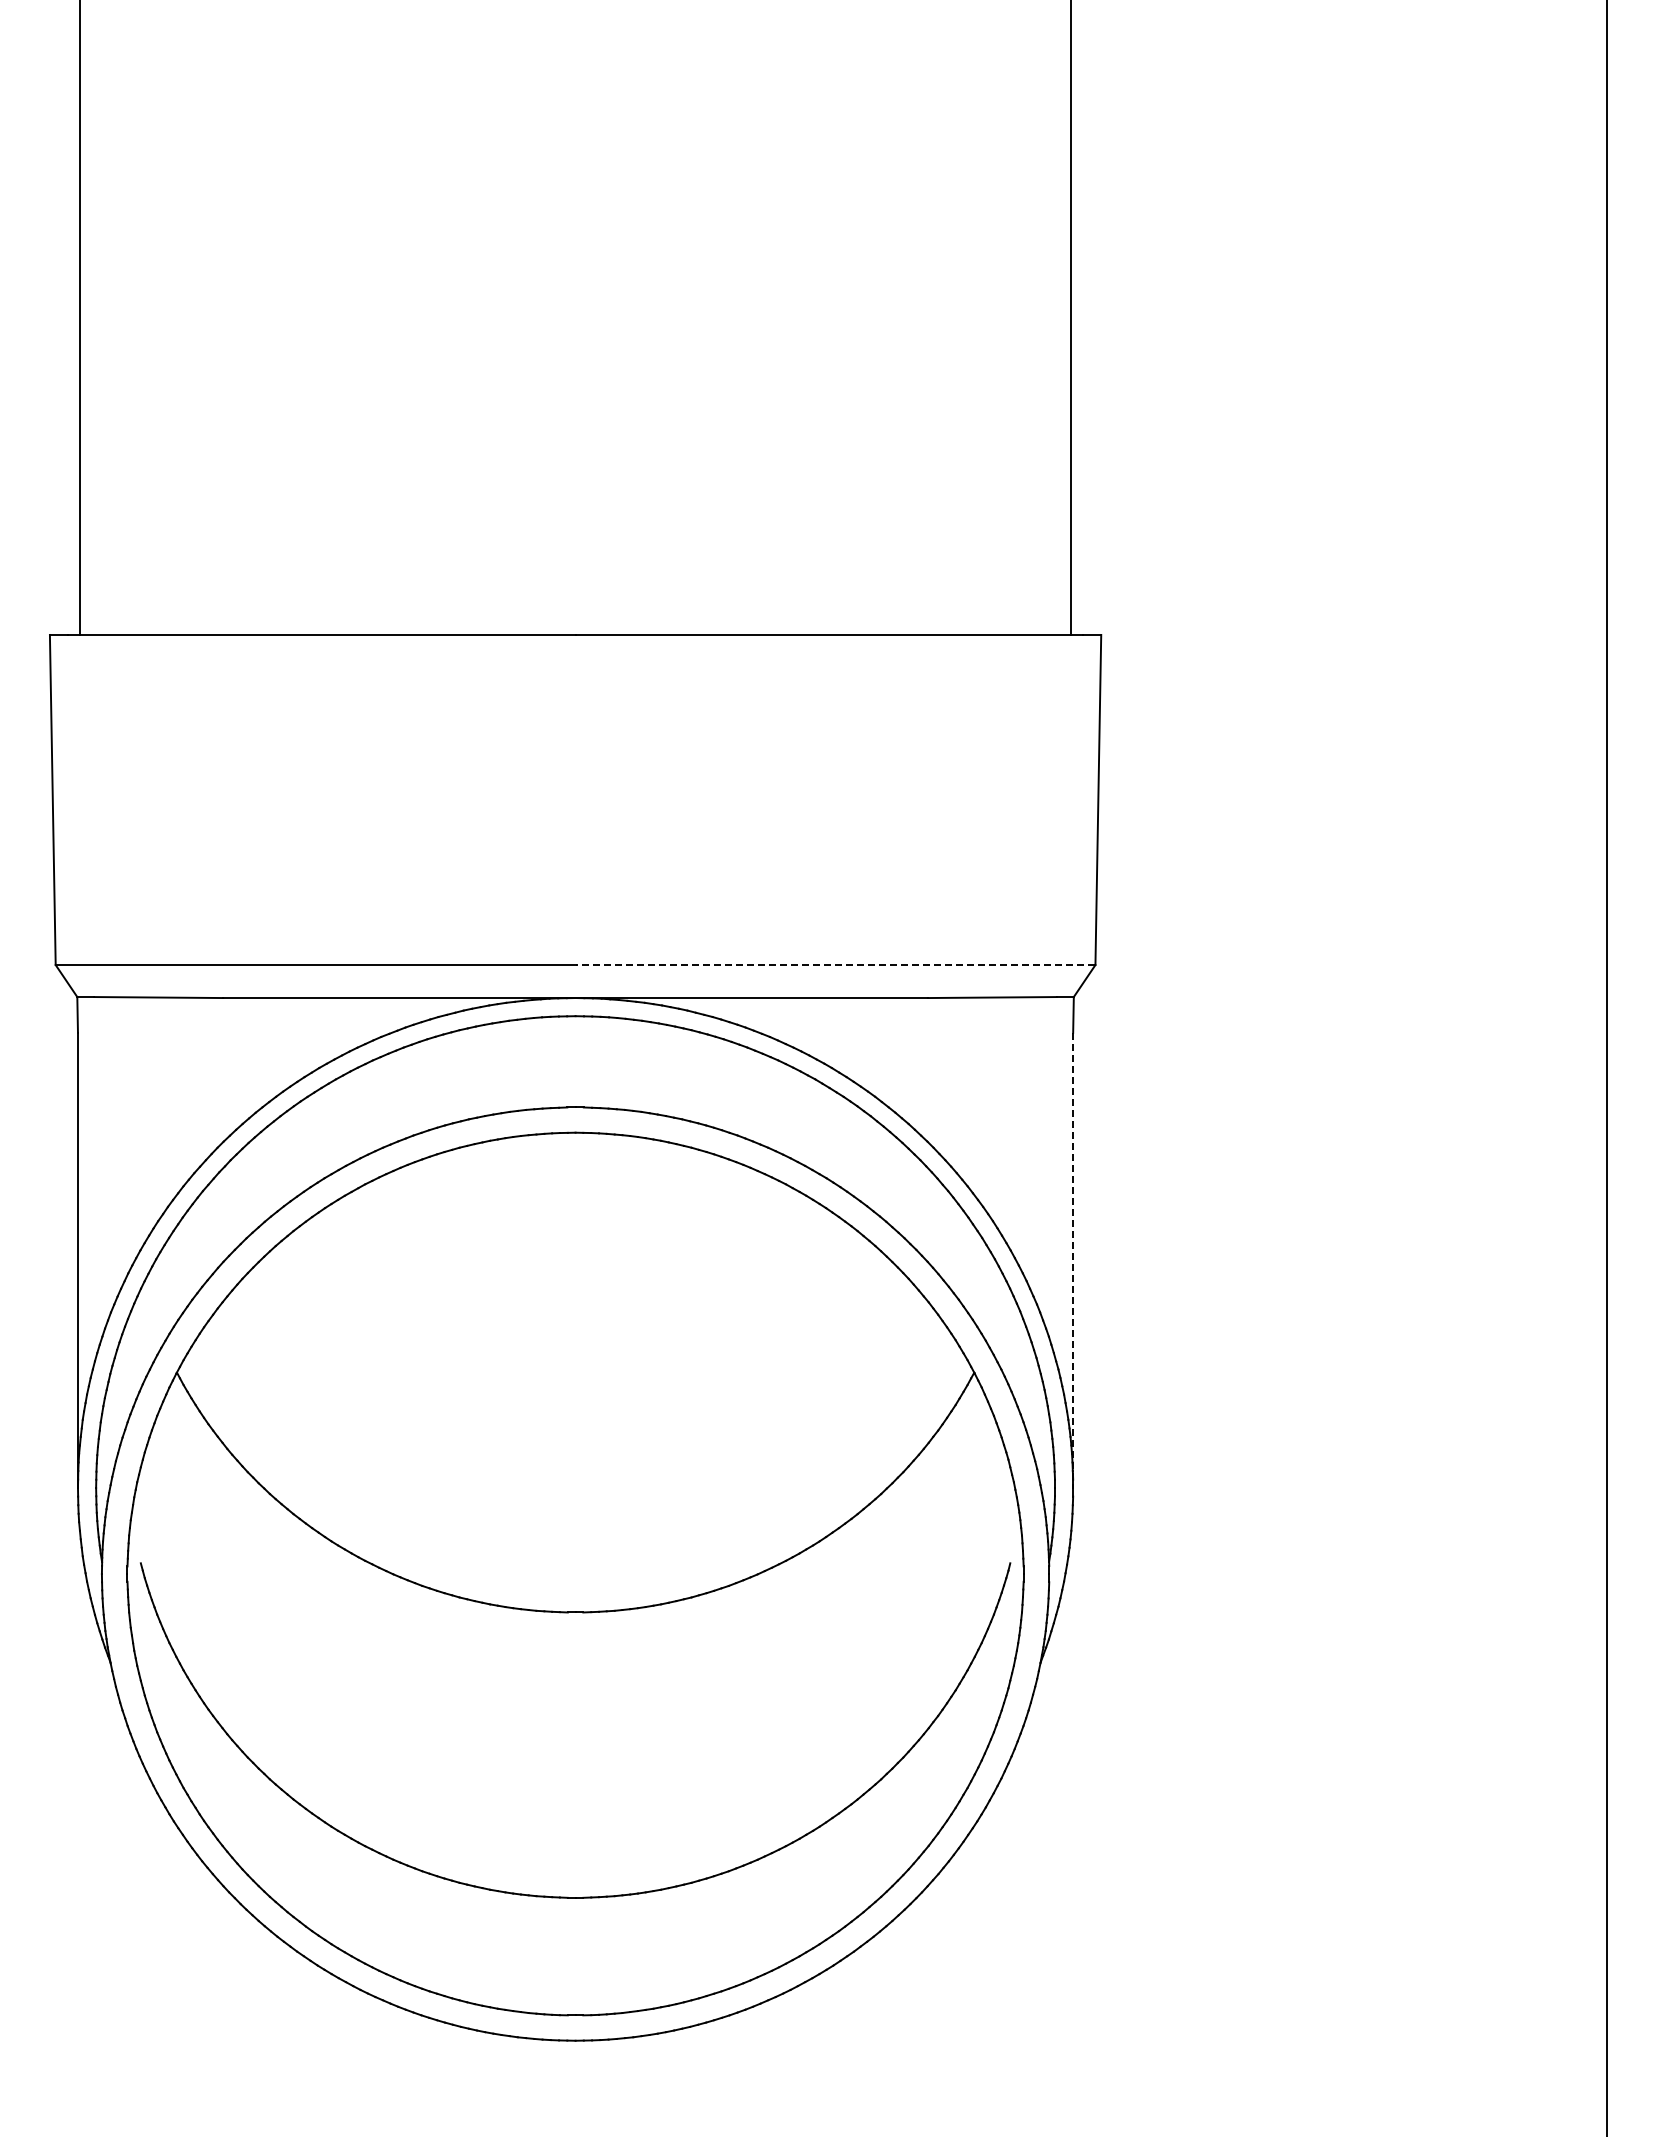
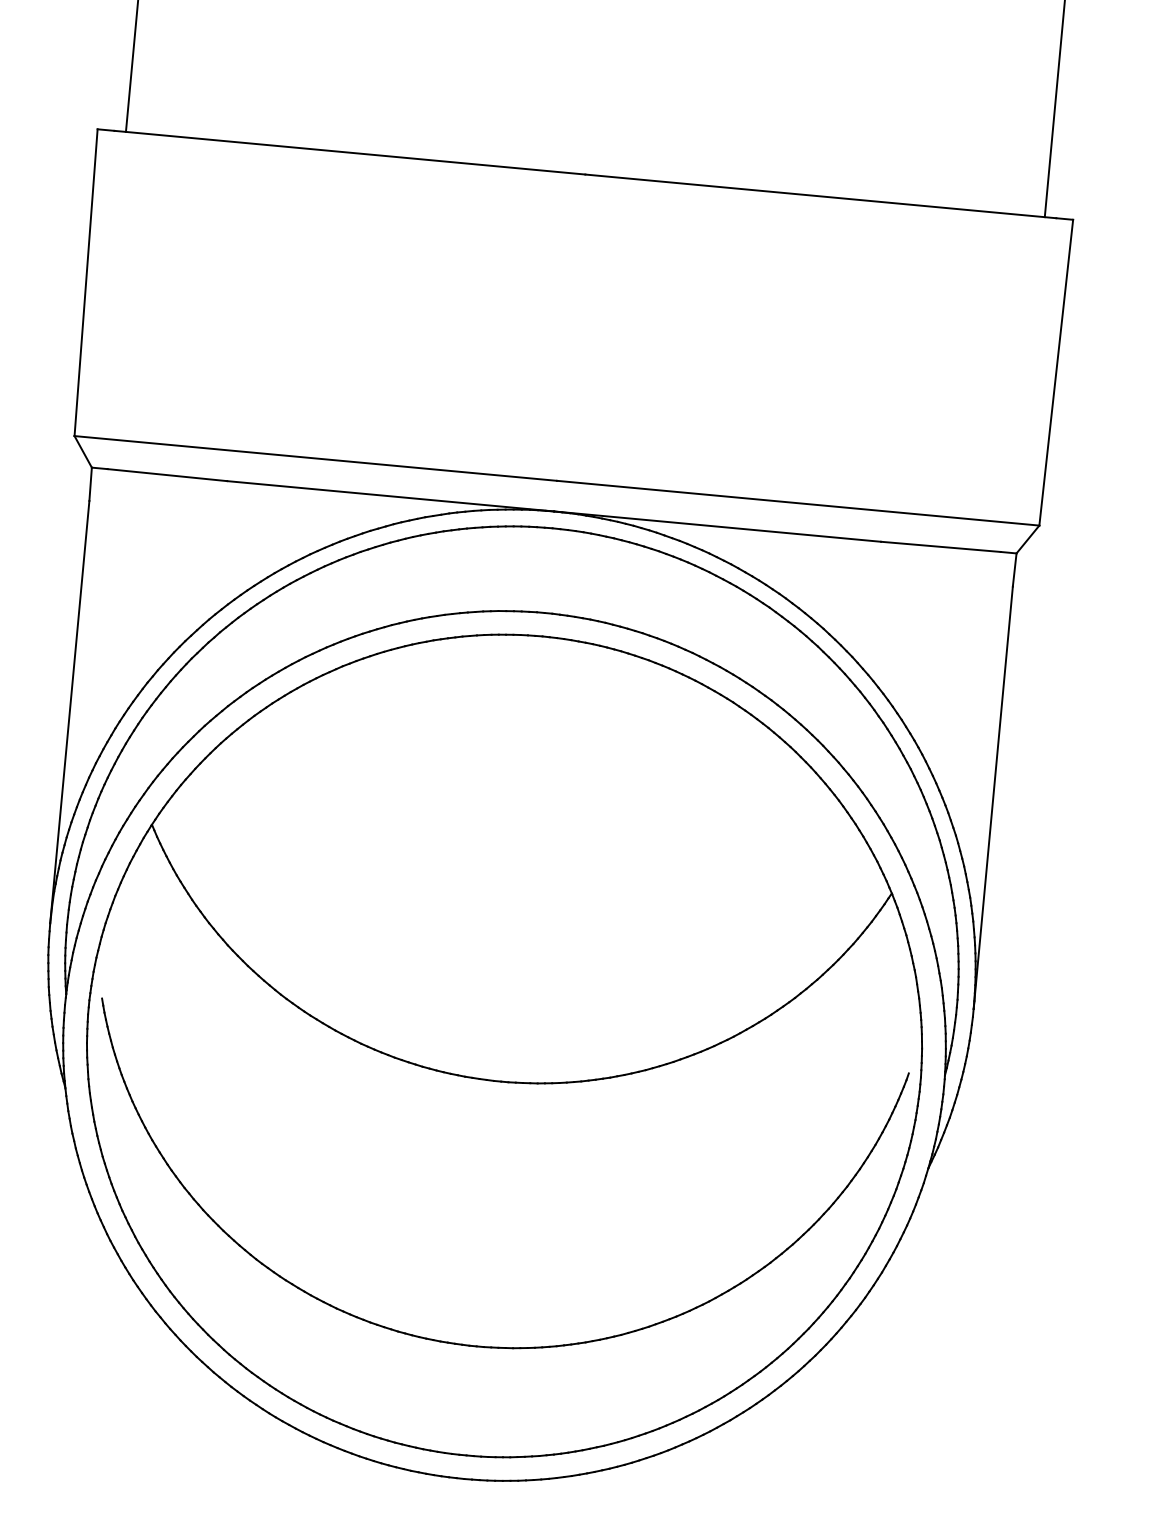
line: (835, 965) -> (798, 503), dashed -> solid
line: (1073, 1260) -> (993, 797), dashed -> solid

